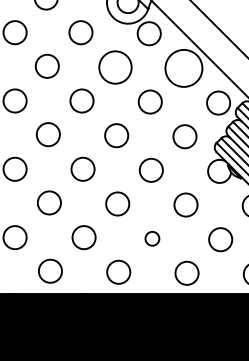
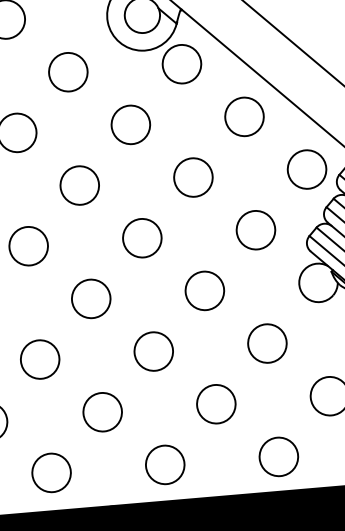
circle: (115, 66) -> (130, 123), size x0.71
circle: (183, 67) -> (243, 115), size x0.62
circle: (152, 238) -> (216, 403), size x1.67

